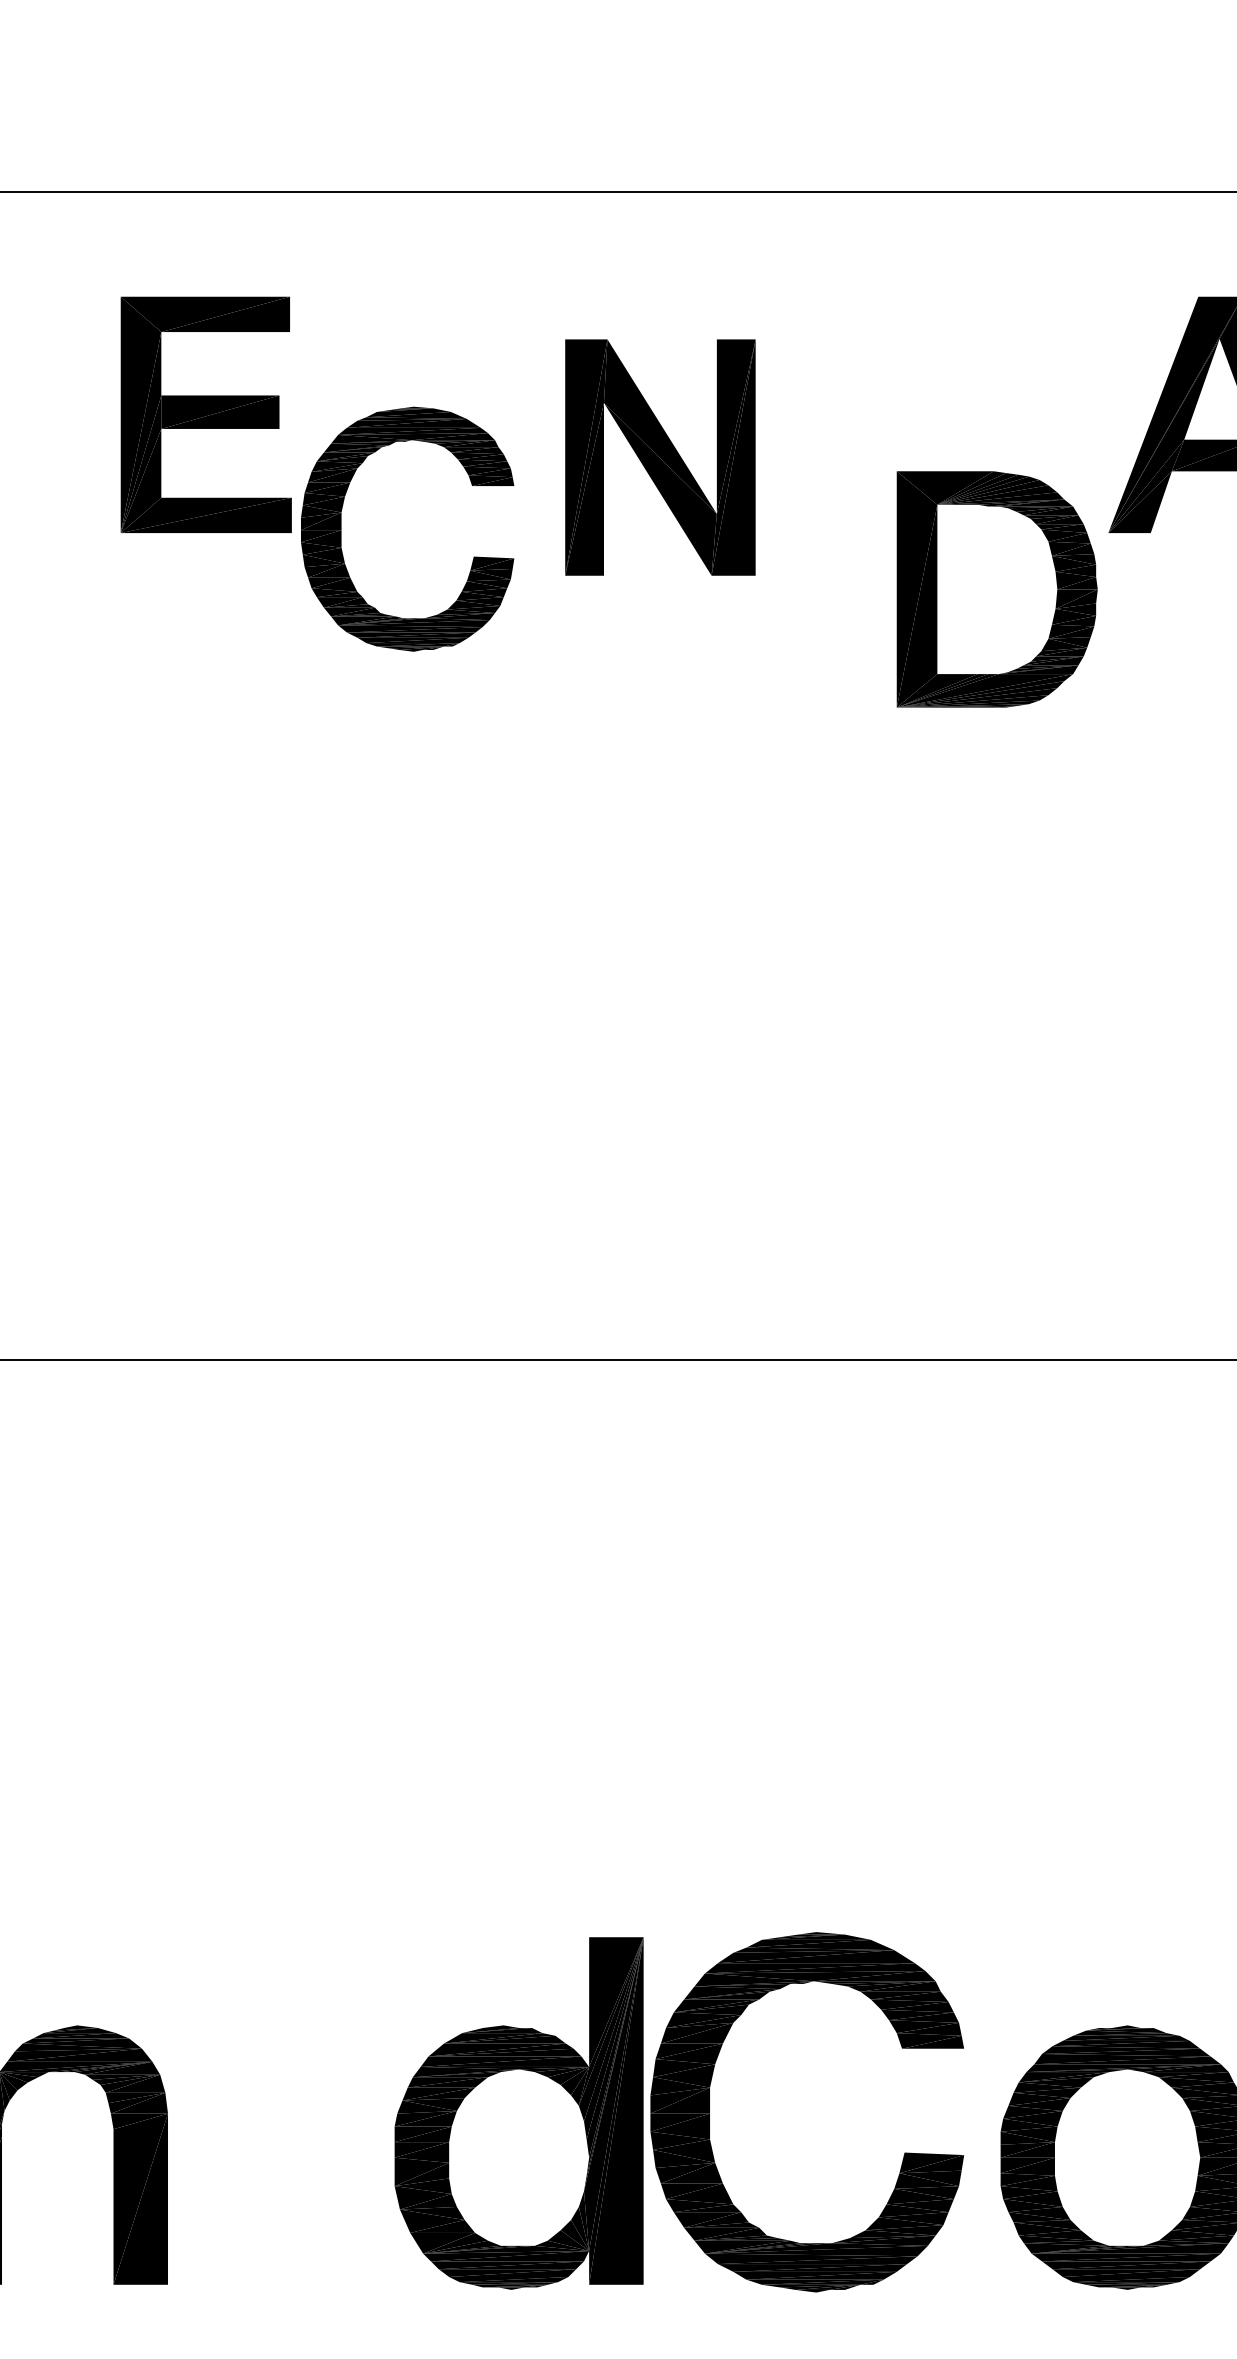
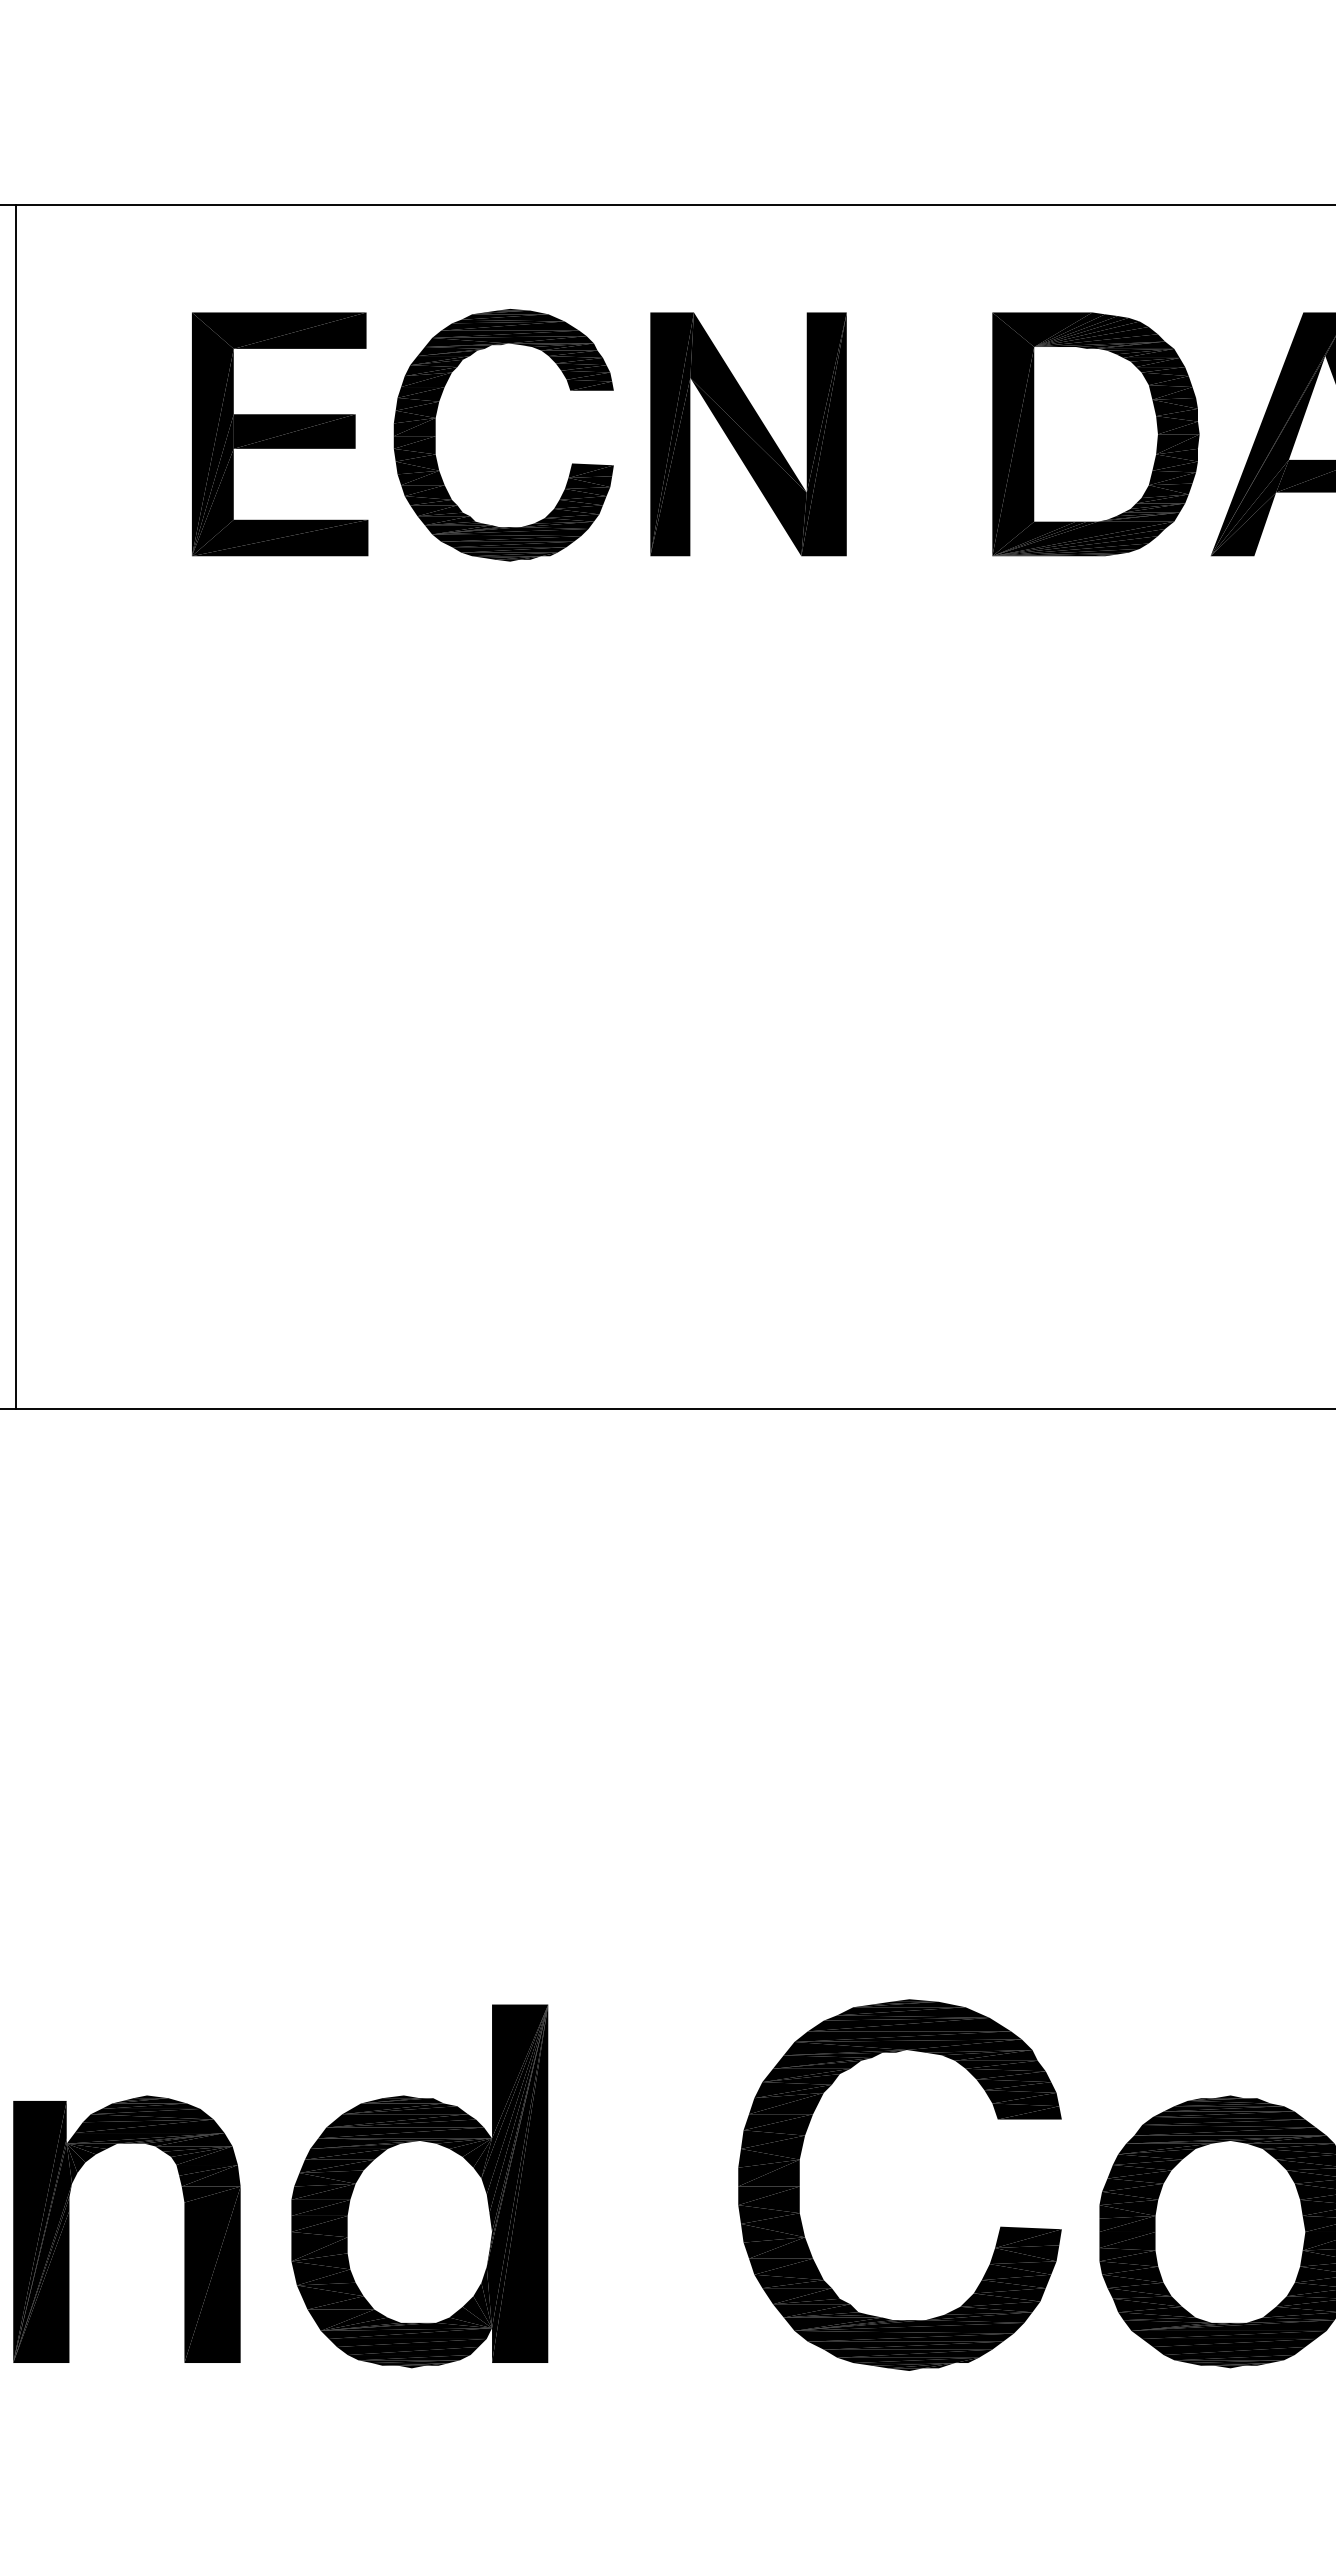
part: (660, 457) -> (748, 434), moved
part: (341, 529) -> (435, 435), moved
part: (996, 589) -> (1095, 434), moved
part: (518, 2113) -> (419, 2186), moved

